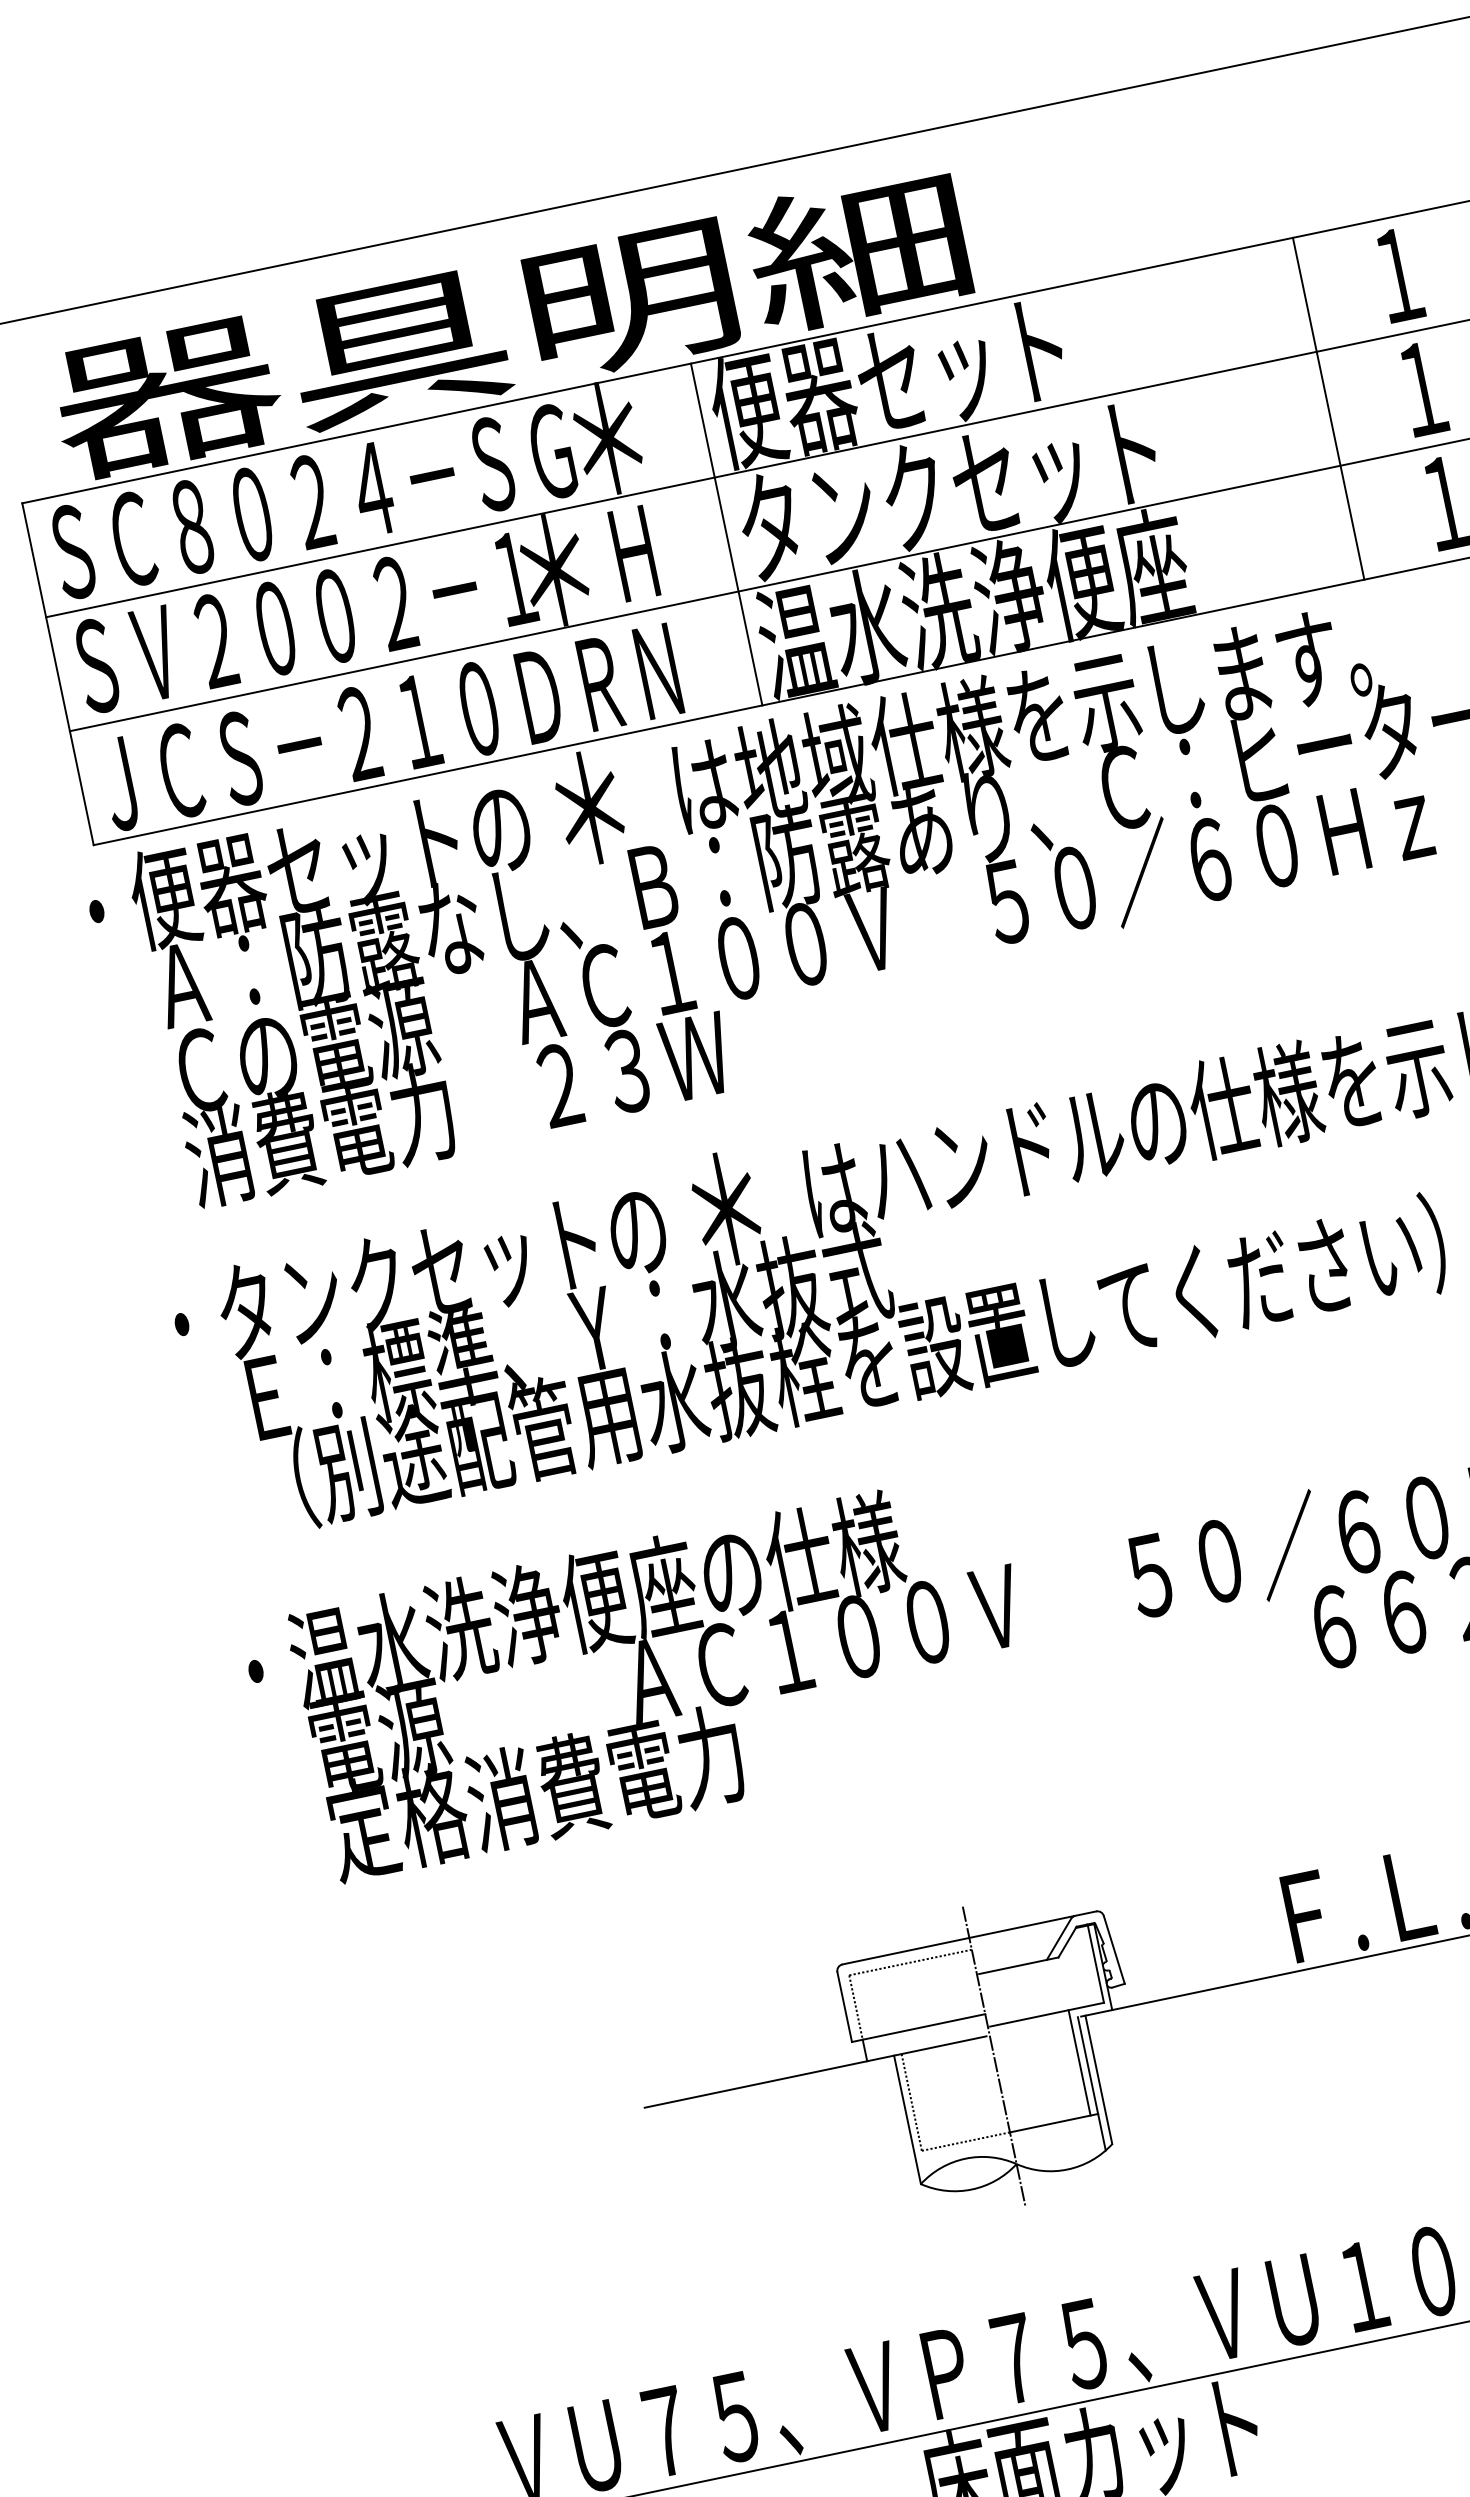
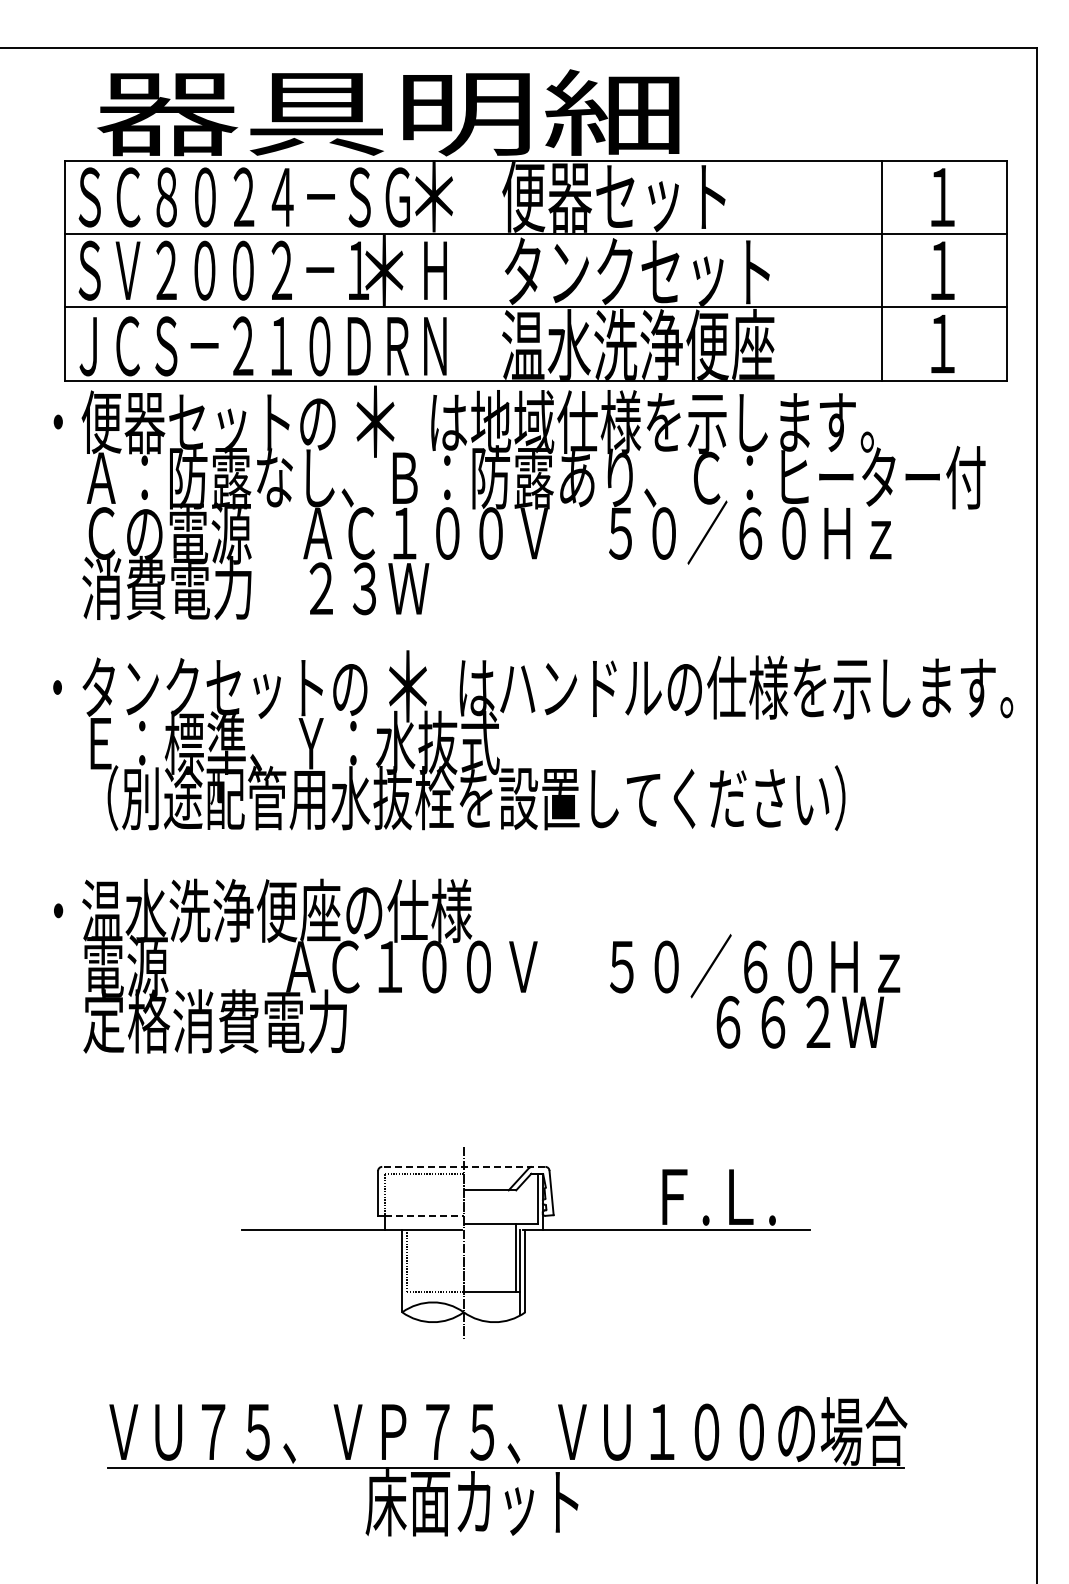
line: (725, 534) -> (494, 270), removed
line: (968, 1937) -> (463, 1166), solid -> dashed
line: (924, 2026) -> (424, 1215), solid -> dashed

